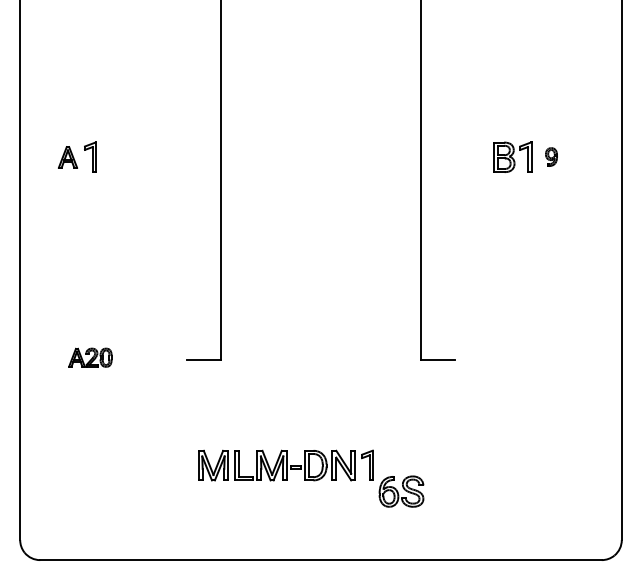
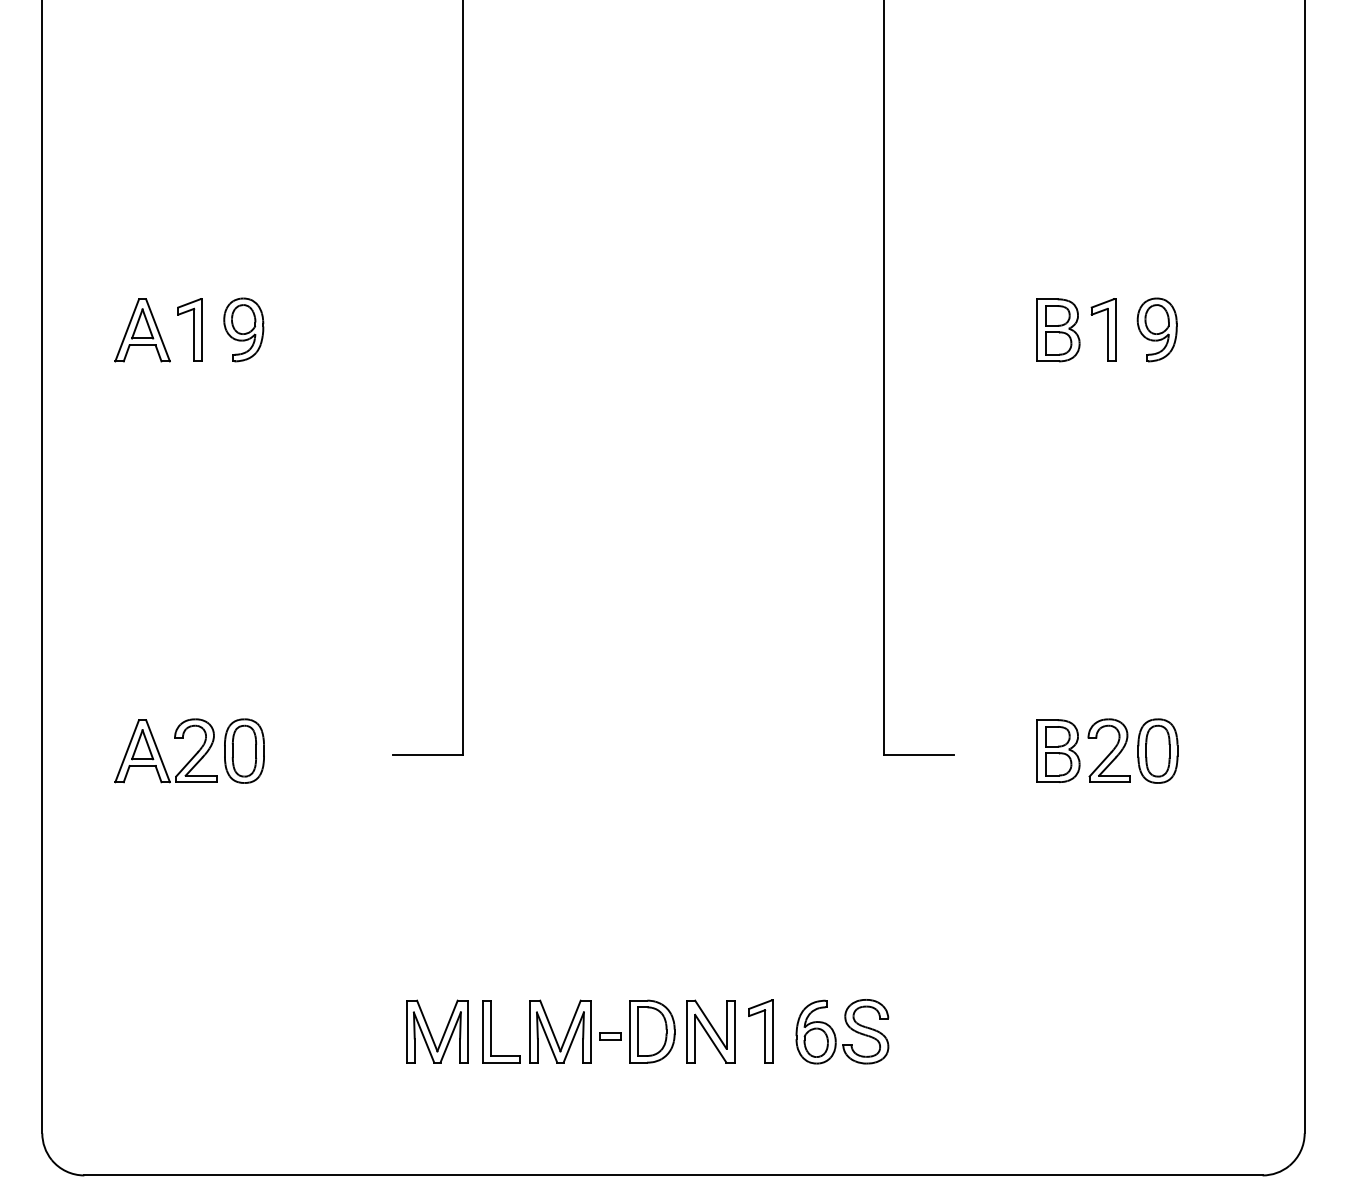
part: (116, 156) -> (244, 328), added
part: (551, 156) -> (1157, 328), size x1.67
part: (67, 157) -> (141, 330), size x1.43
part: (90, 357) -> (189, 750), size x1.67
part: (527, 357) -> (1106, 750), added
part: (285, 465) -> (588, 1031), moved

